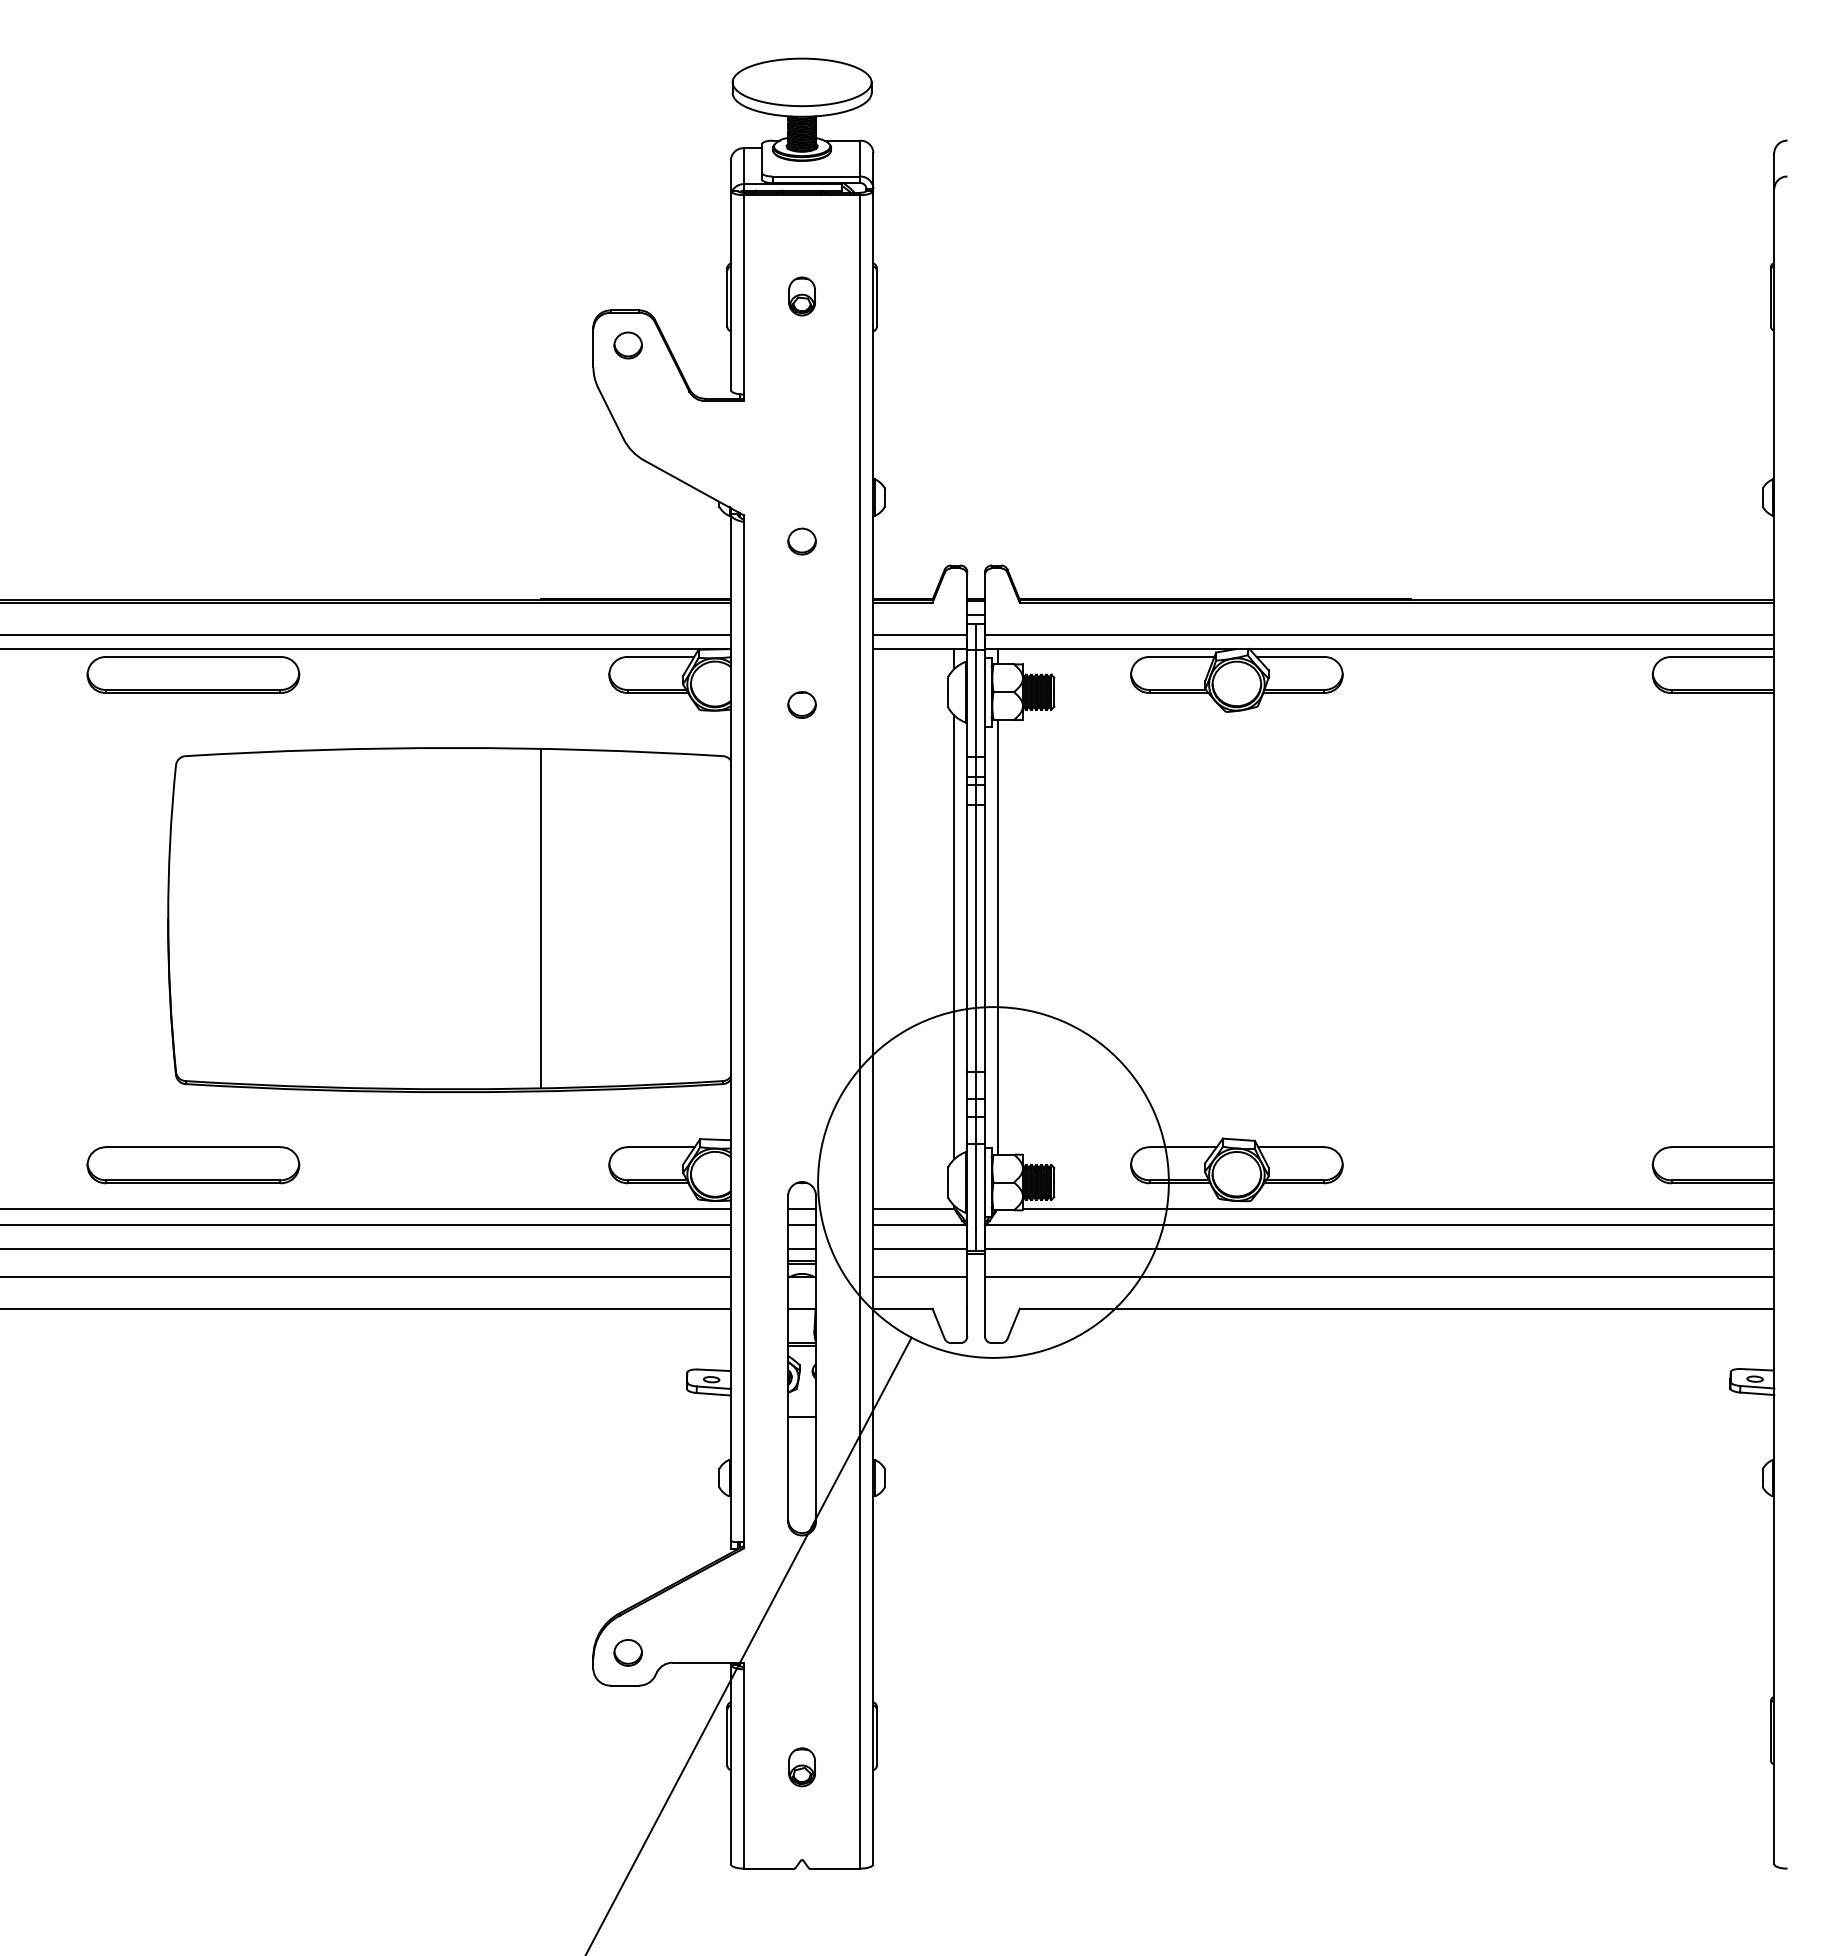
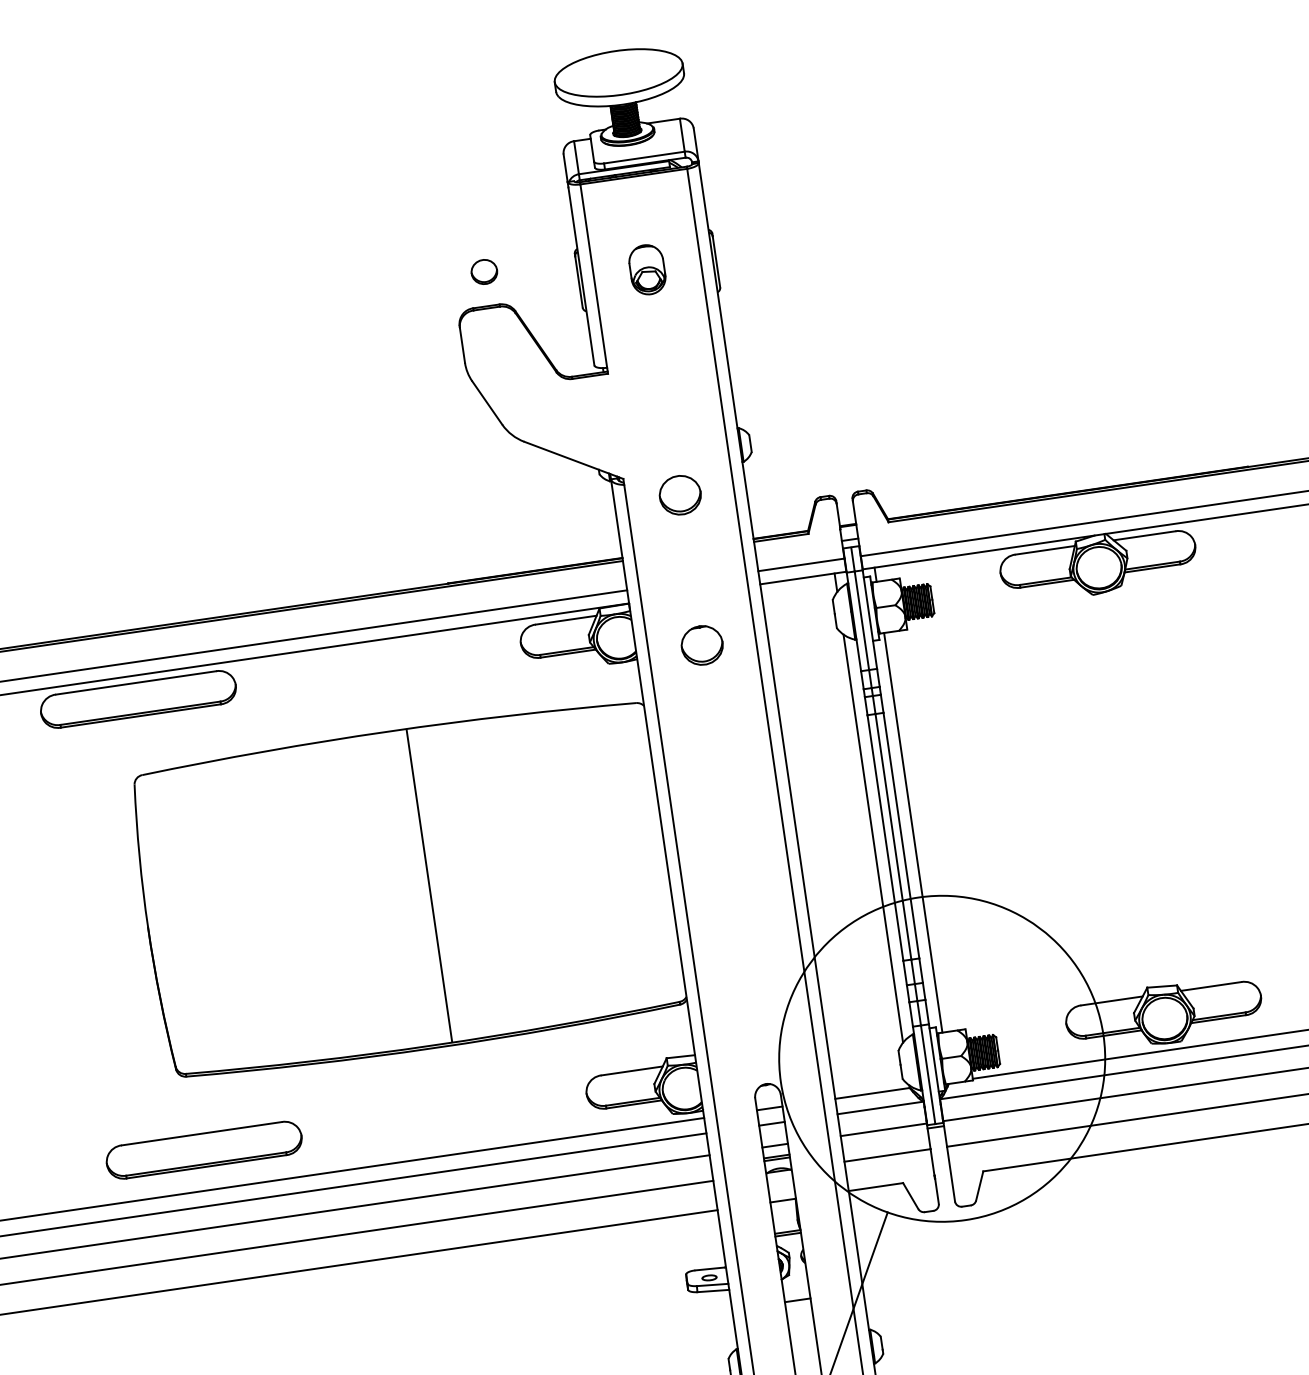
part: (801, 296) -> (646, 269), size x1.4
part: (627, 345) -> (483, 272), moved
part: (801, 541) -> (679, 495), size x1.6
part: (801, 704) -> (701, 645), size x1.6
line: (541, 918) -> (429, 885), moved

